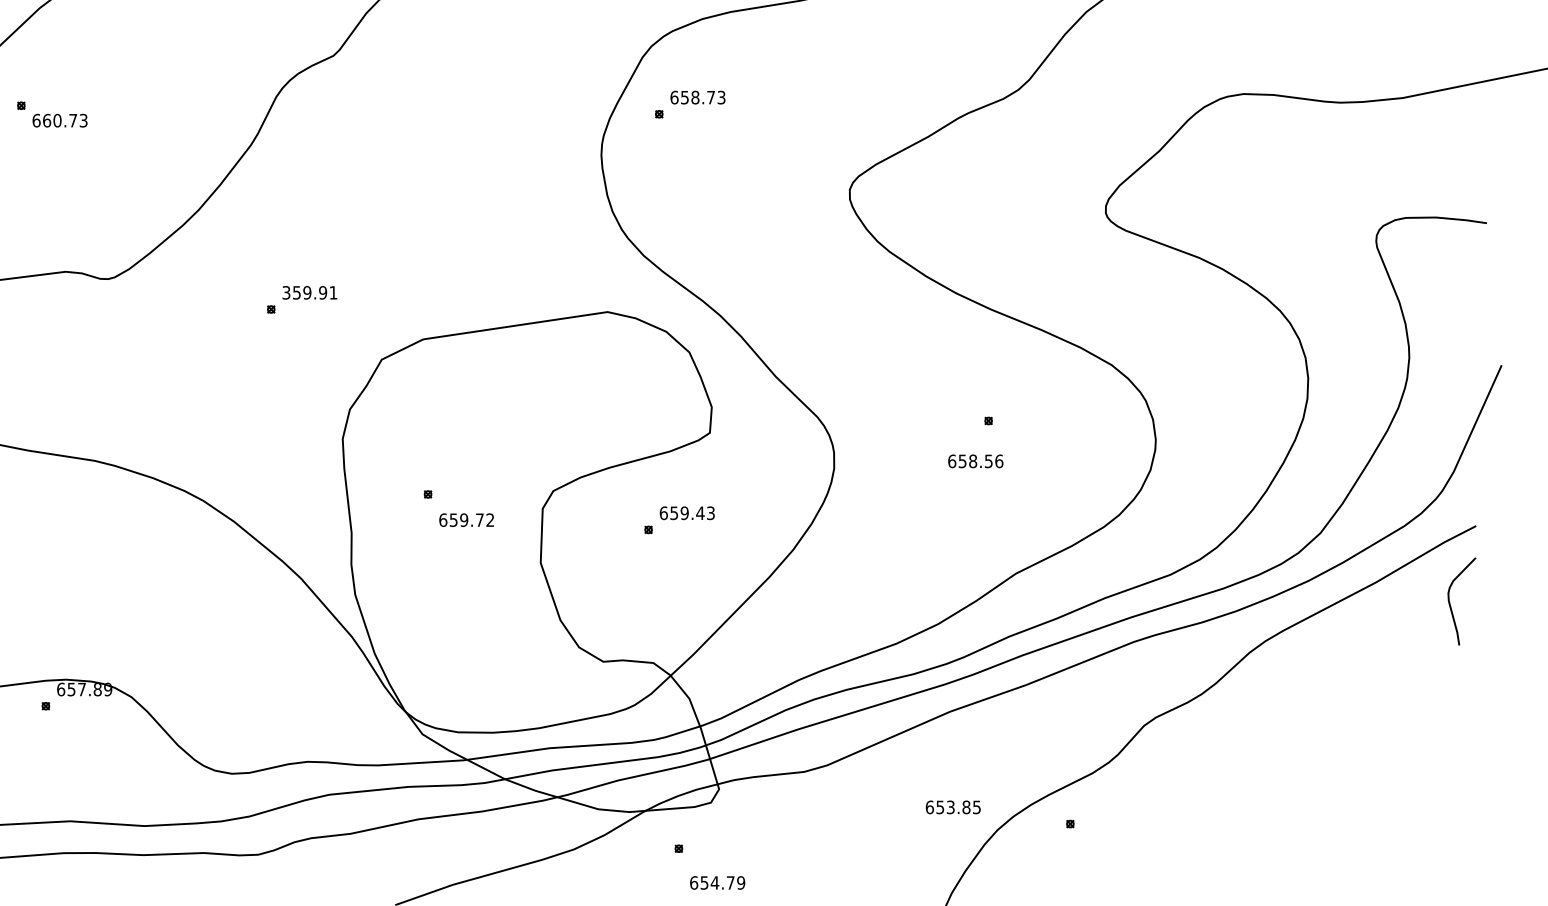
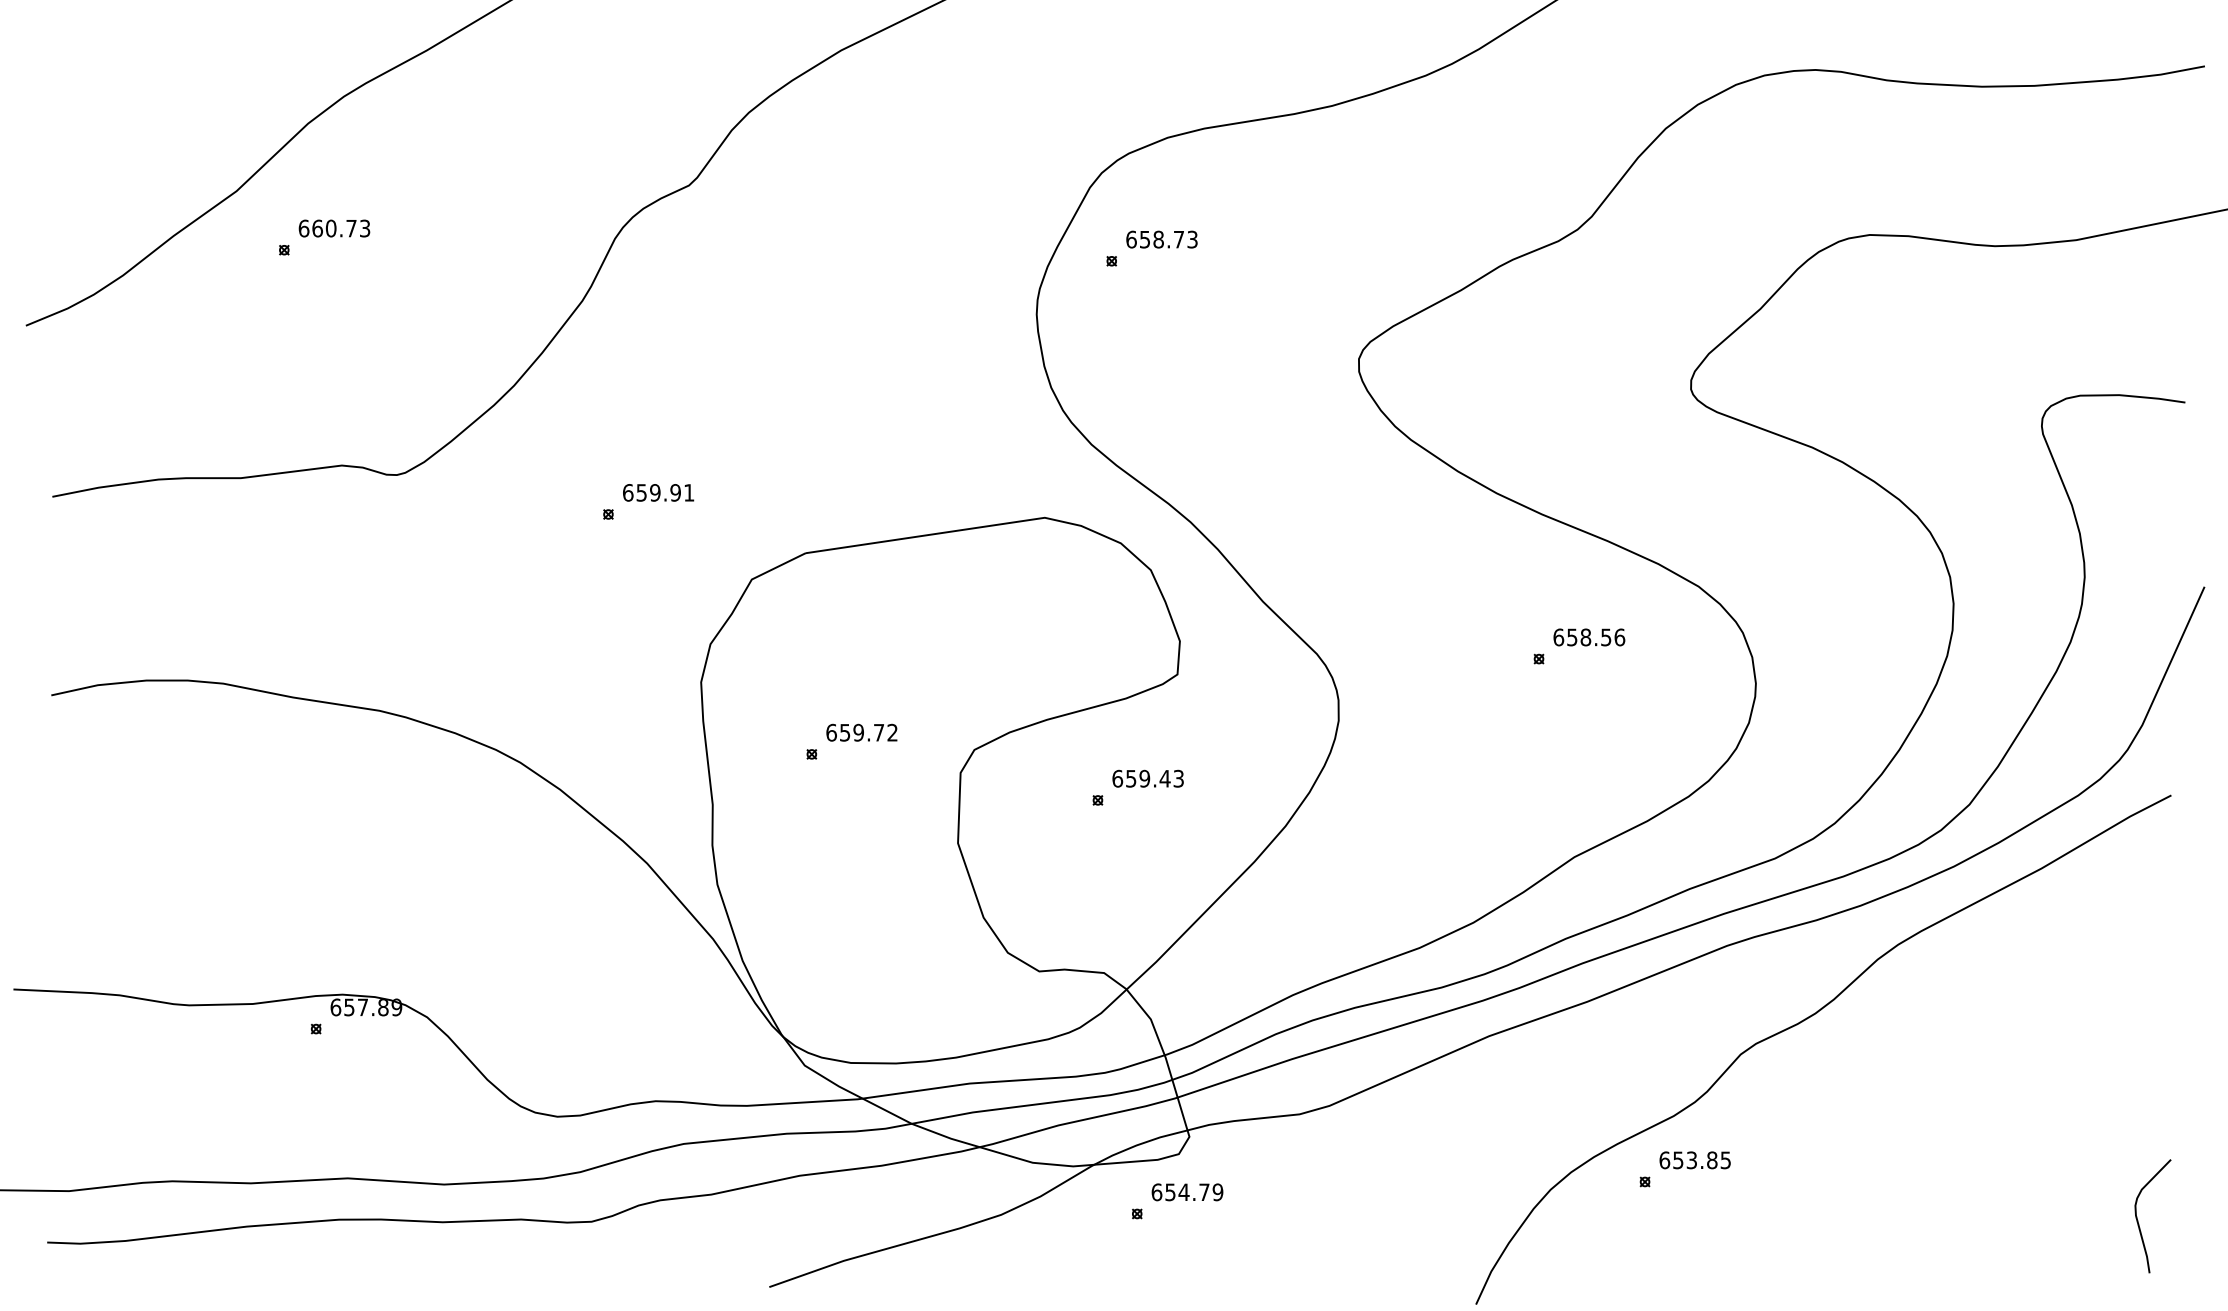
text: (60, 120) -> (334, 228), moved
text: (286, 292) -> (628, 492), 359.91 -> 659.91
text: (975, 461) -> (1589, 637), moved
text: (466, 519) -> (861, 732), moved
curve: (1450, 604) -> (2138, 1220), moved
text: (952, 807) -> (1694, 1160), moved
text: (717, 883) -> (1187, 1192), moved

